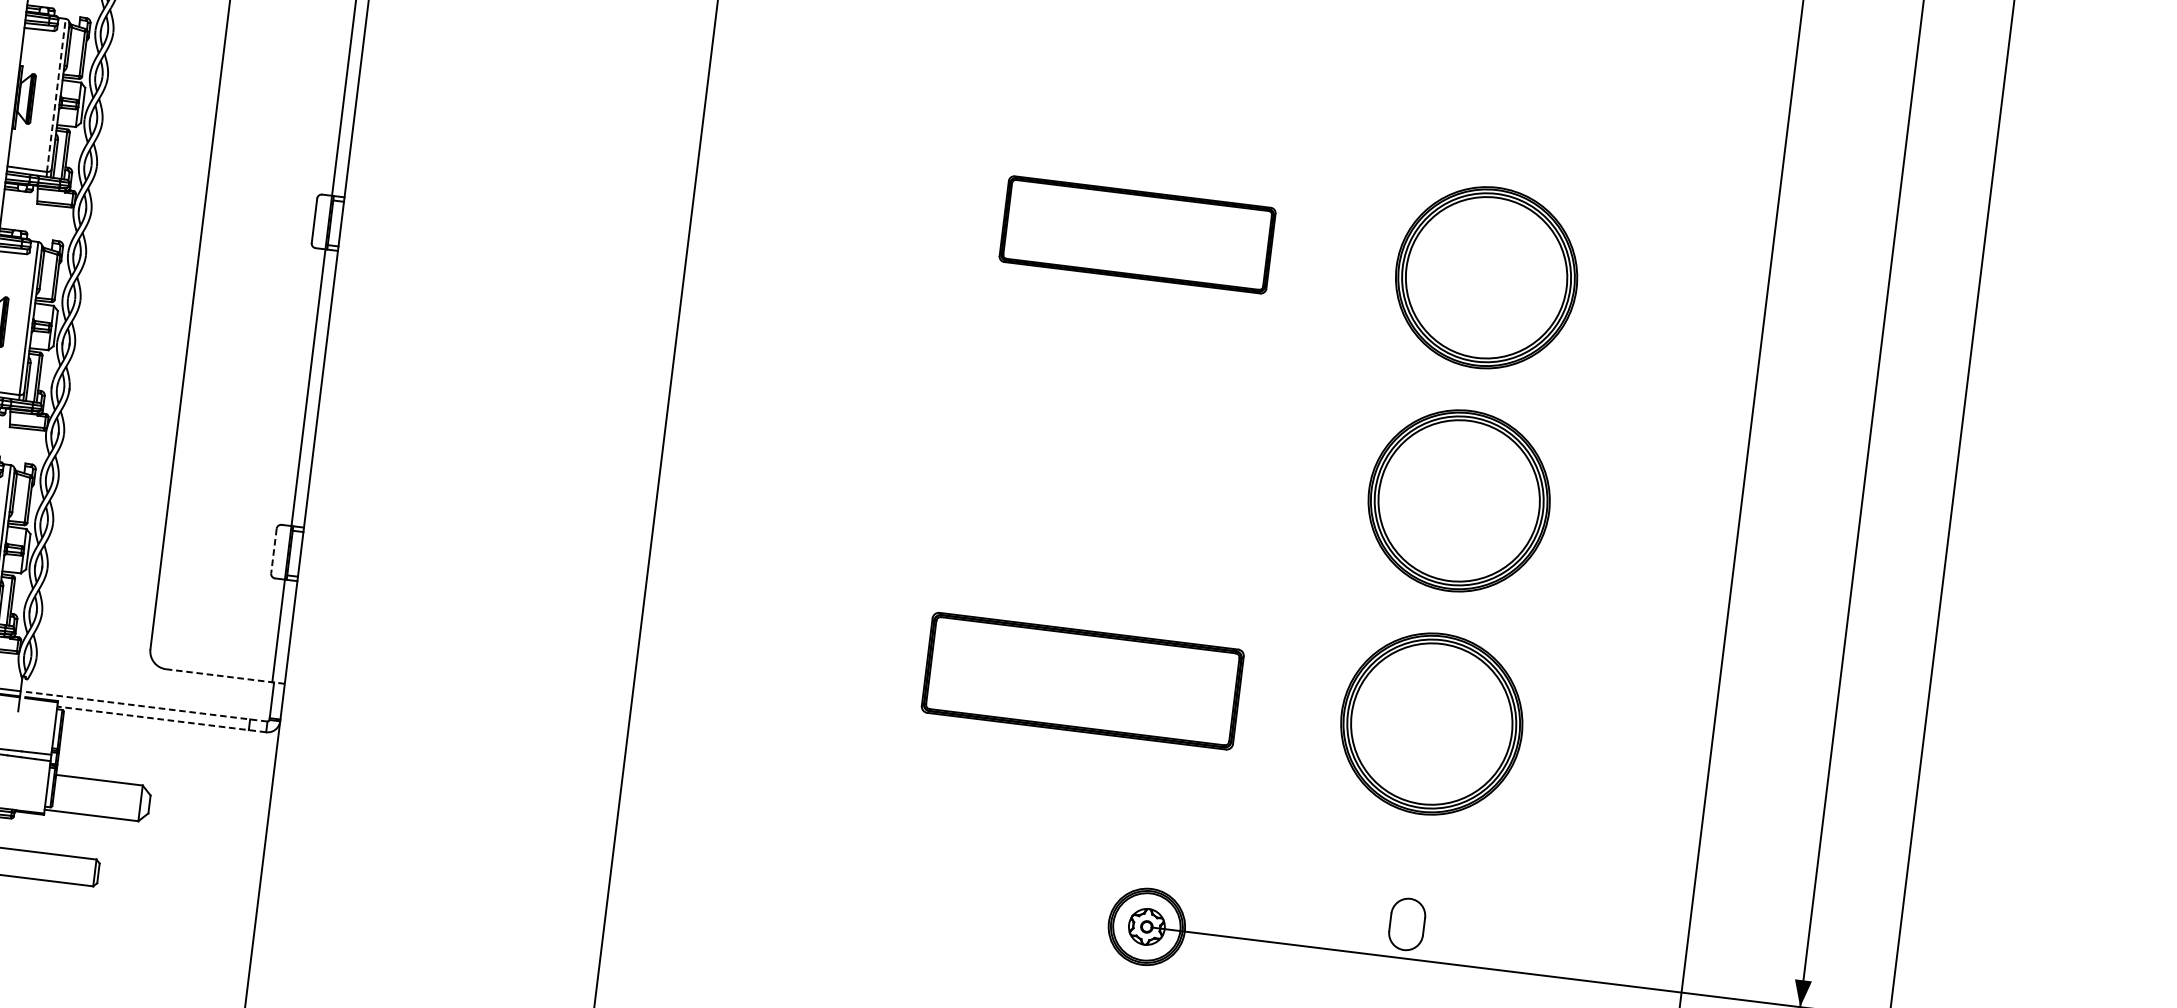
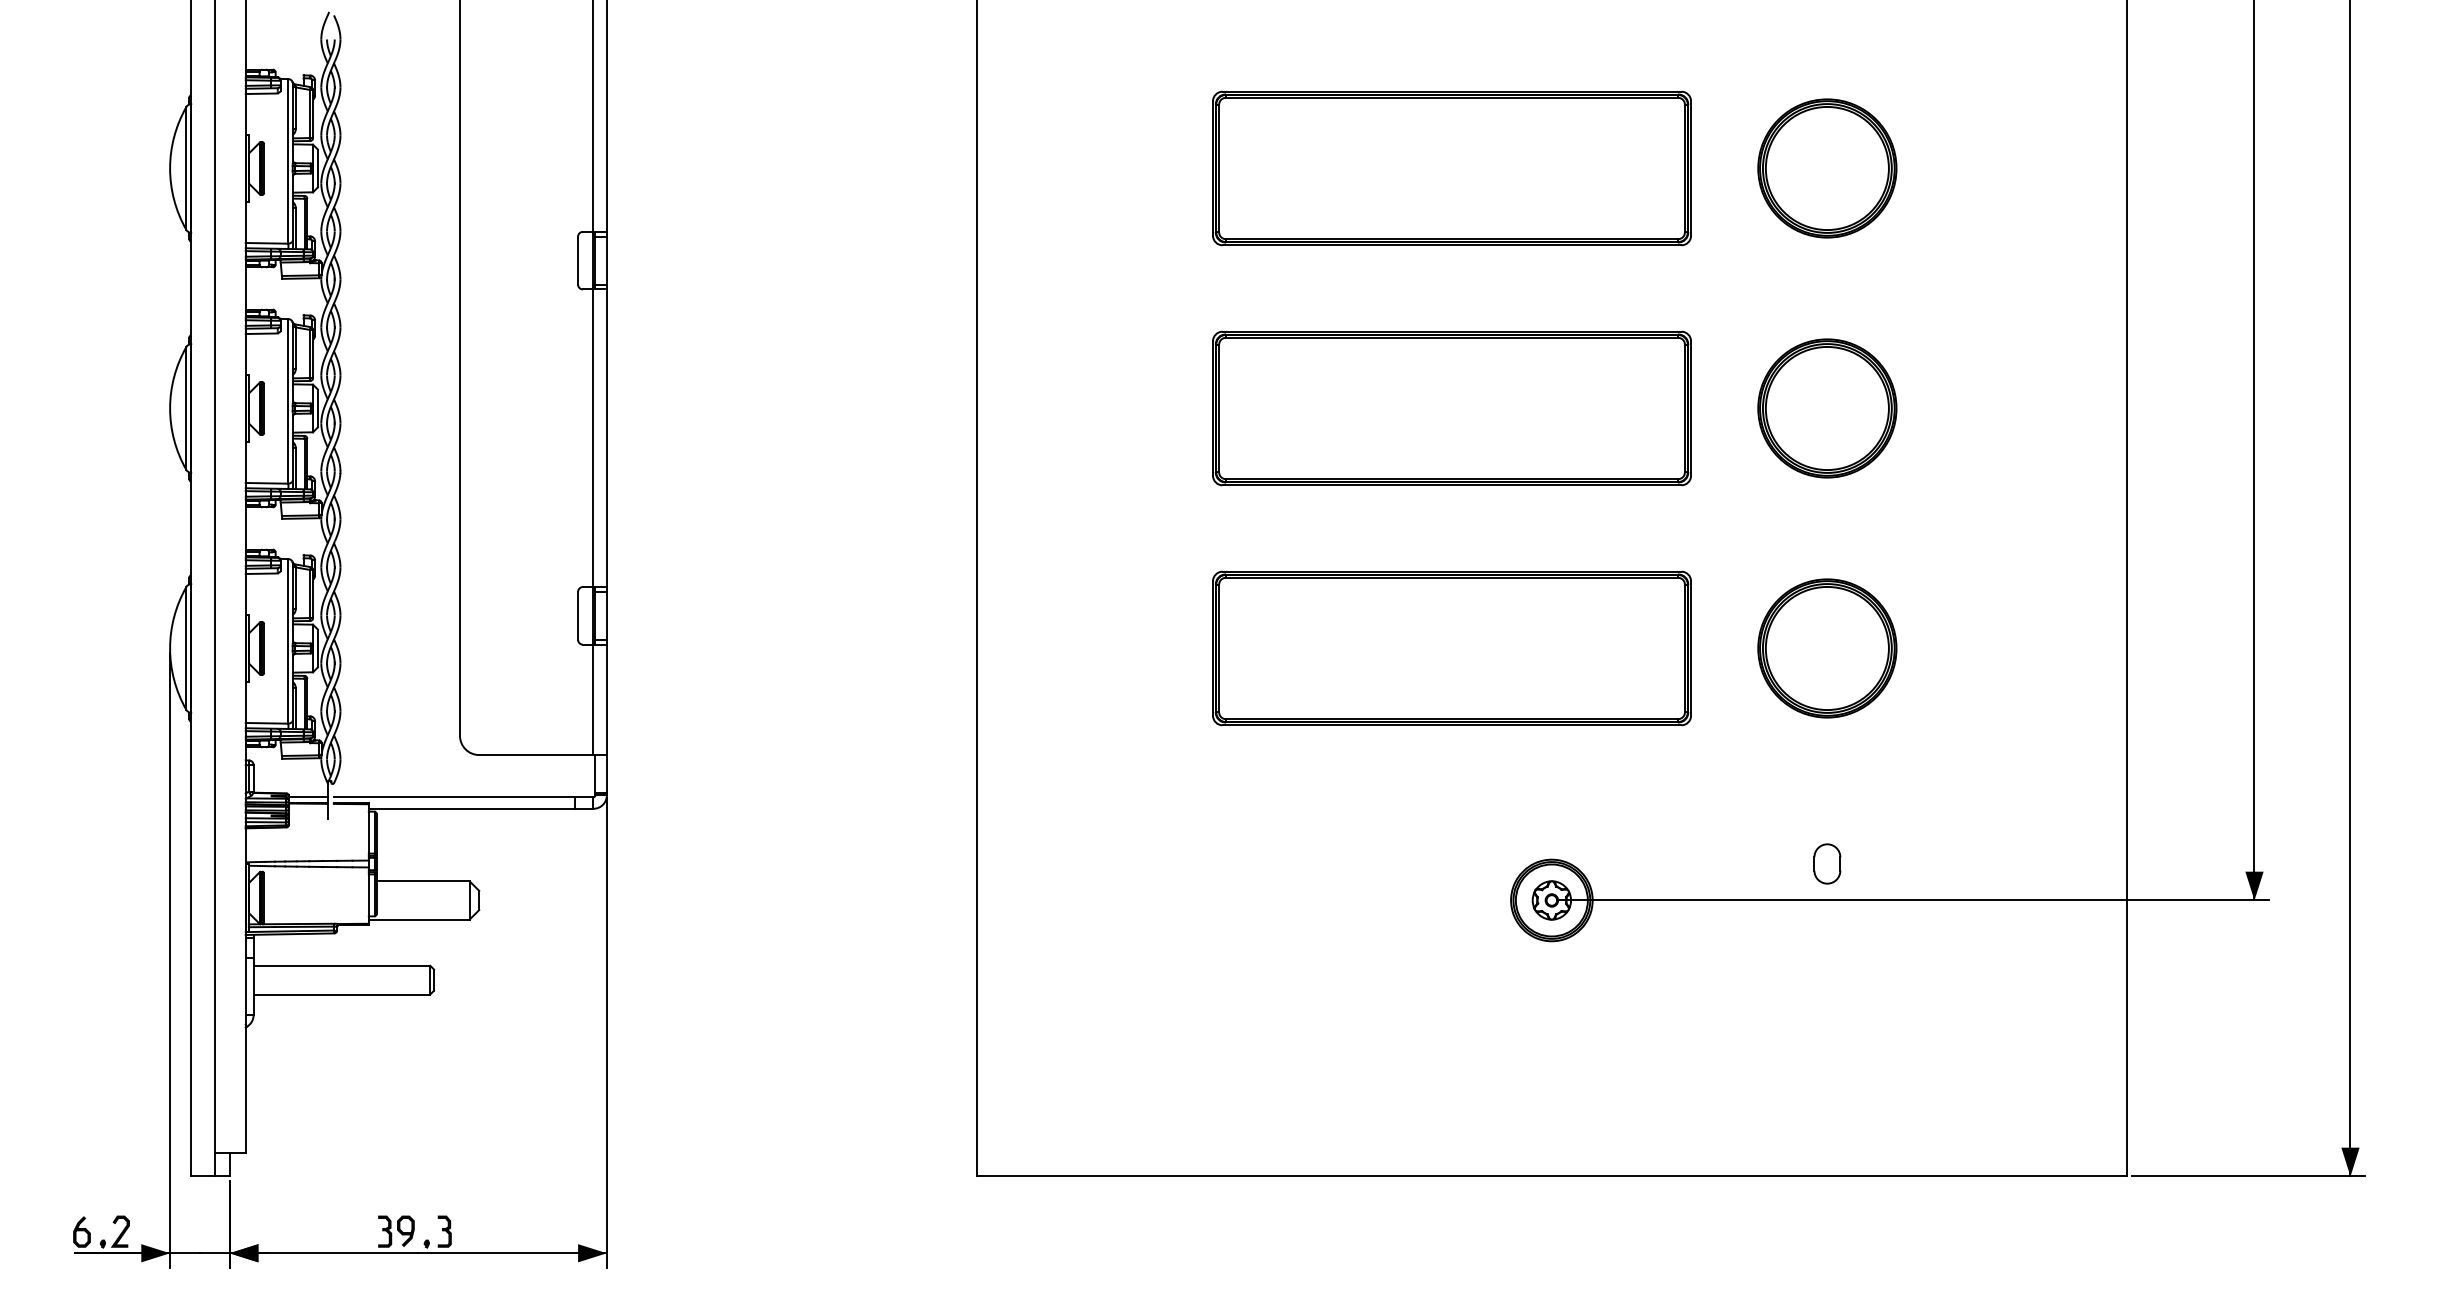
line: (56, 94) -> (288, 160), dashed -> solid
part: (1137, 234) -> (1451, 168), size x1.67
part: (1486, 277) -> (1827, 168), size x0.71
part: (1109, 458) -> (1451, 408), added
part: (1459, 500) -> (1827, 408), size x0.71
line: (274, 550) -> (578, 615), dashed -> solid
line: (225, 677) -> (543, 755), dashed -> solid
part: (1082, 681) -> (1451, 648), size x1.43
line: (146, 706) -> (463, 797), dashed -> solid
line: (161, 719) -> (480, 808), dashed -> solid
part: (1431, 724) -> (1827, 648), size x0.71
part: (1407, 924) -> (1827, 863), size x0.71

